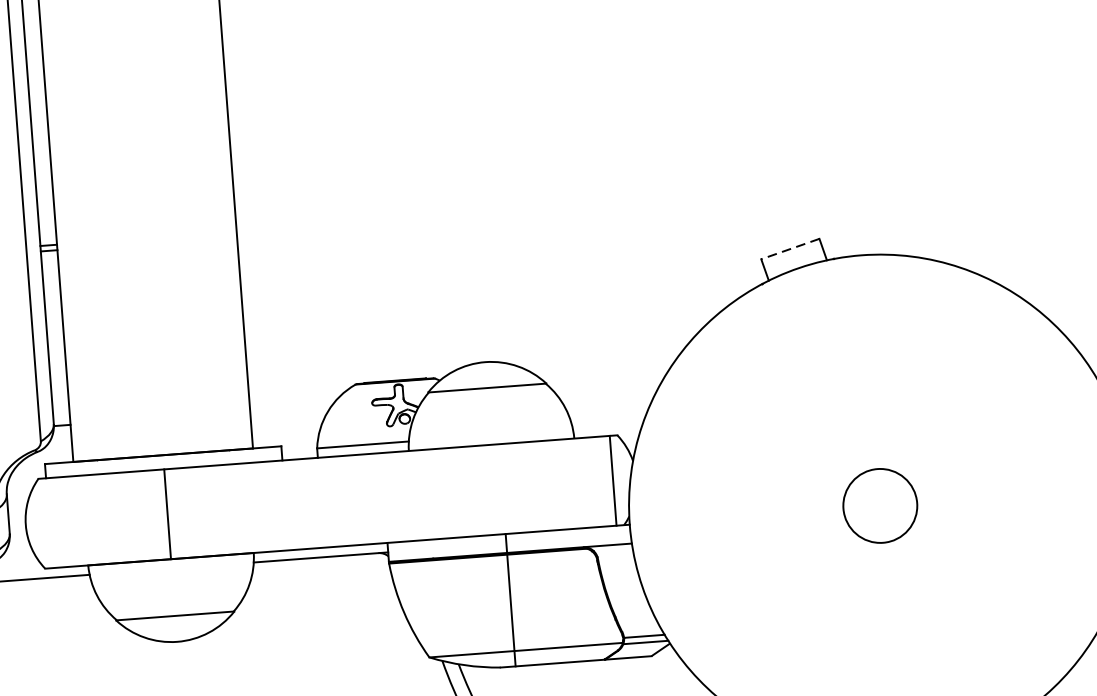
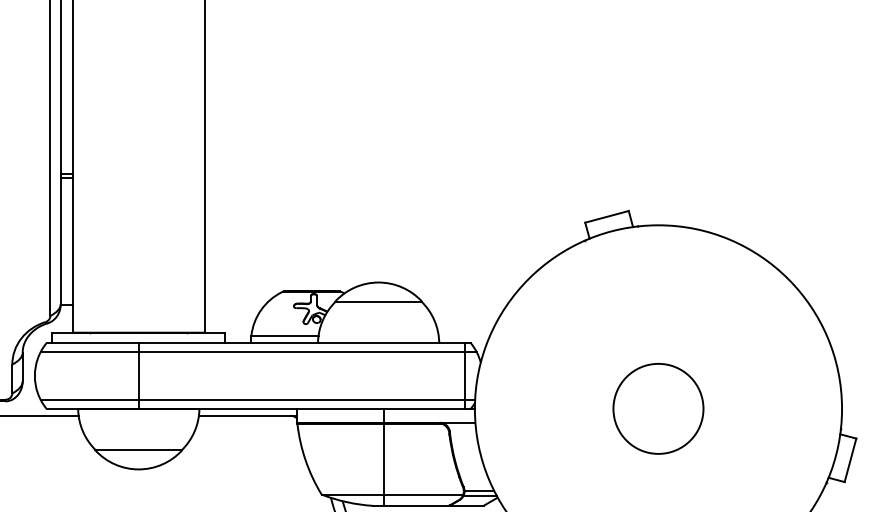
line: (790, 248) -> (607, 216), dashed -> solid
line: (328, 468) -> (258, 351), added
circle: (880, 505) -> (658, 408), size x1.67
line: (332, 535) -> (257, 400), added

